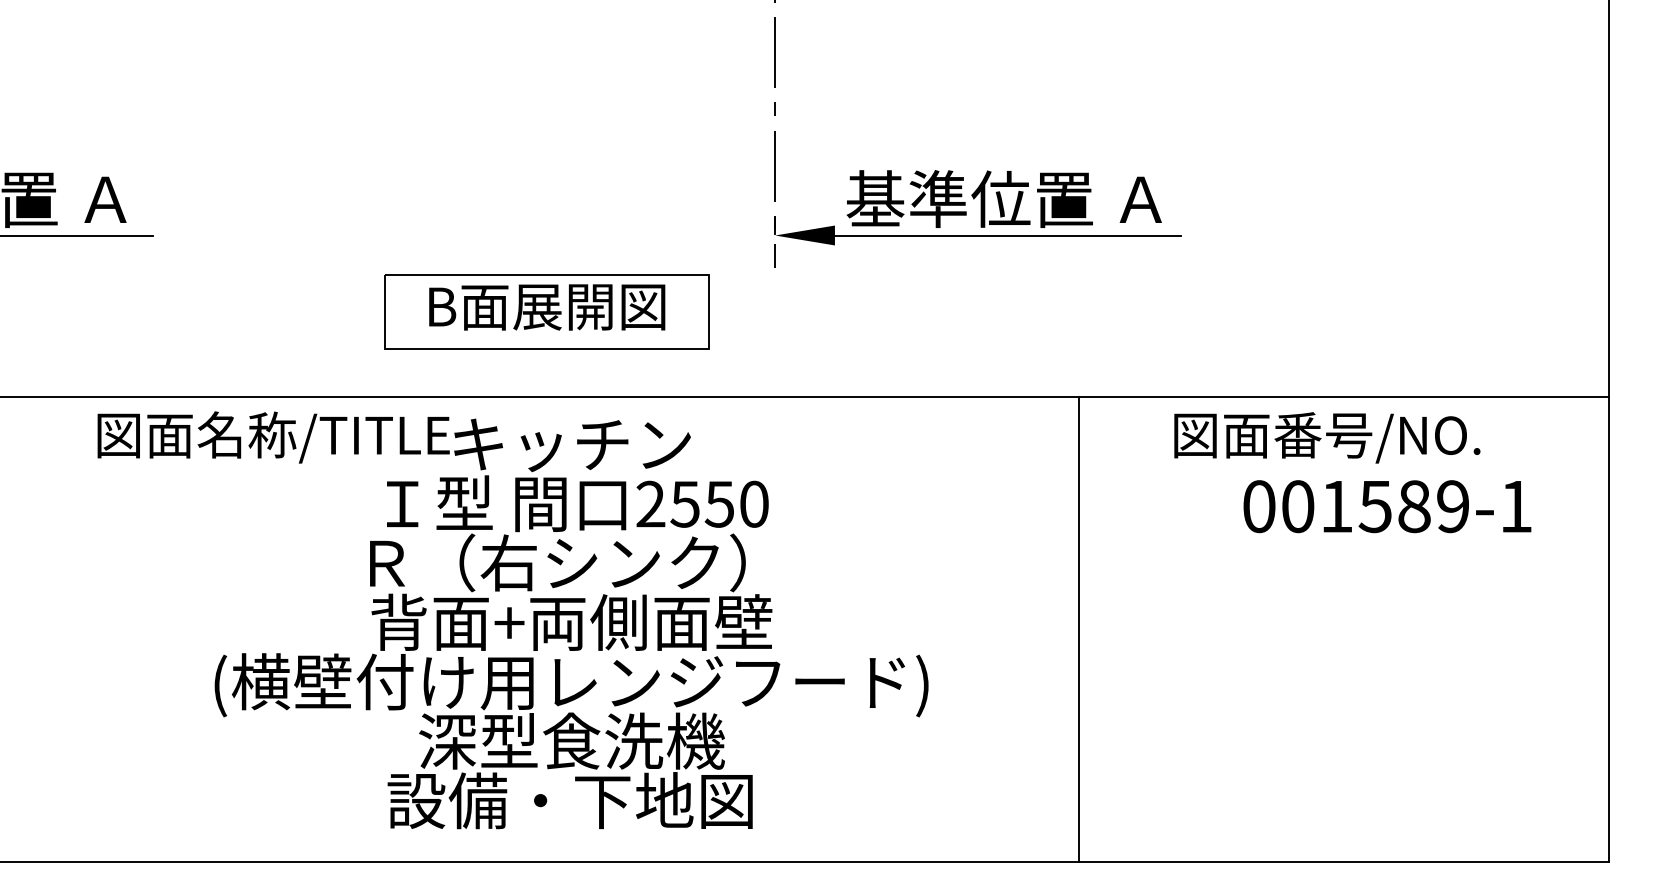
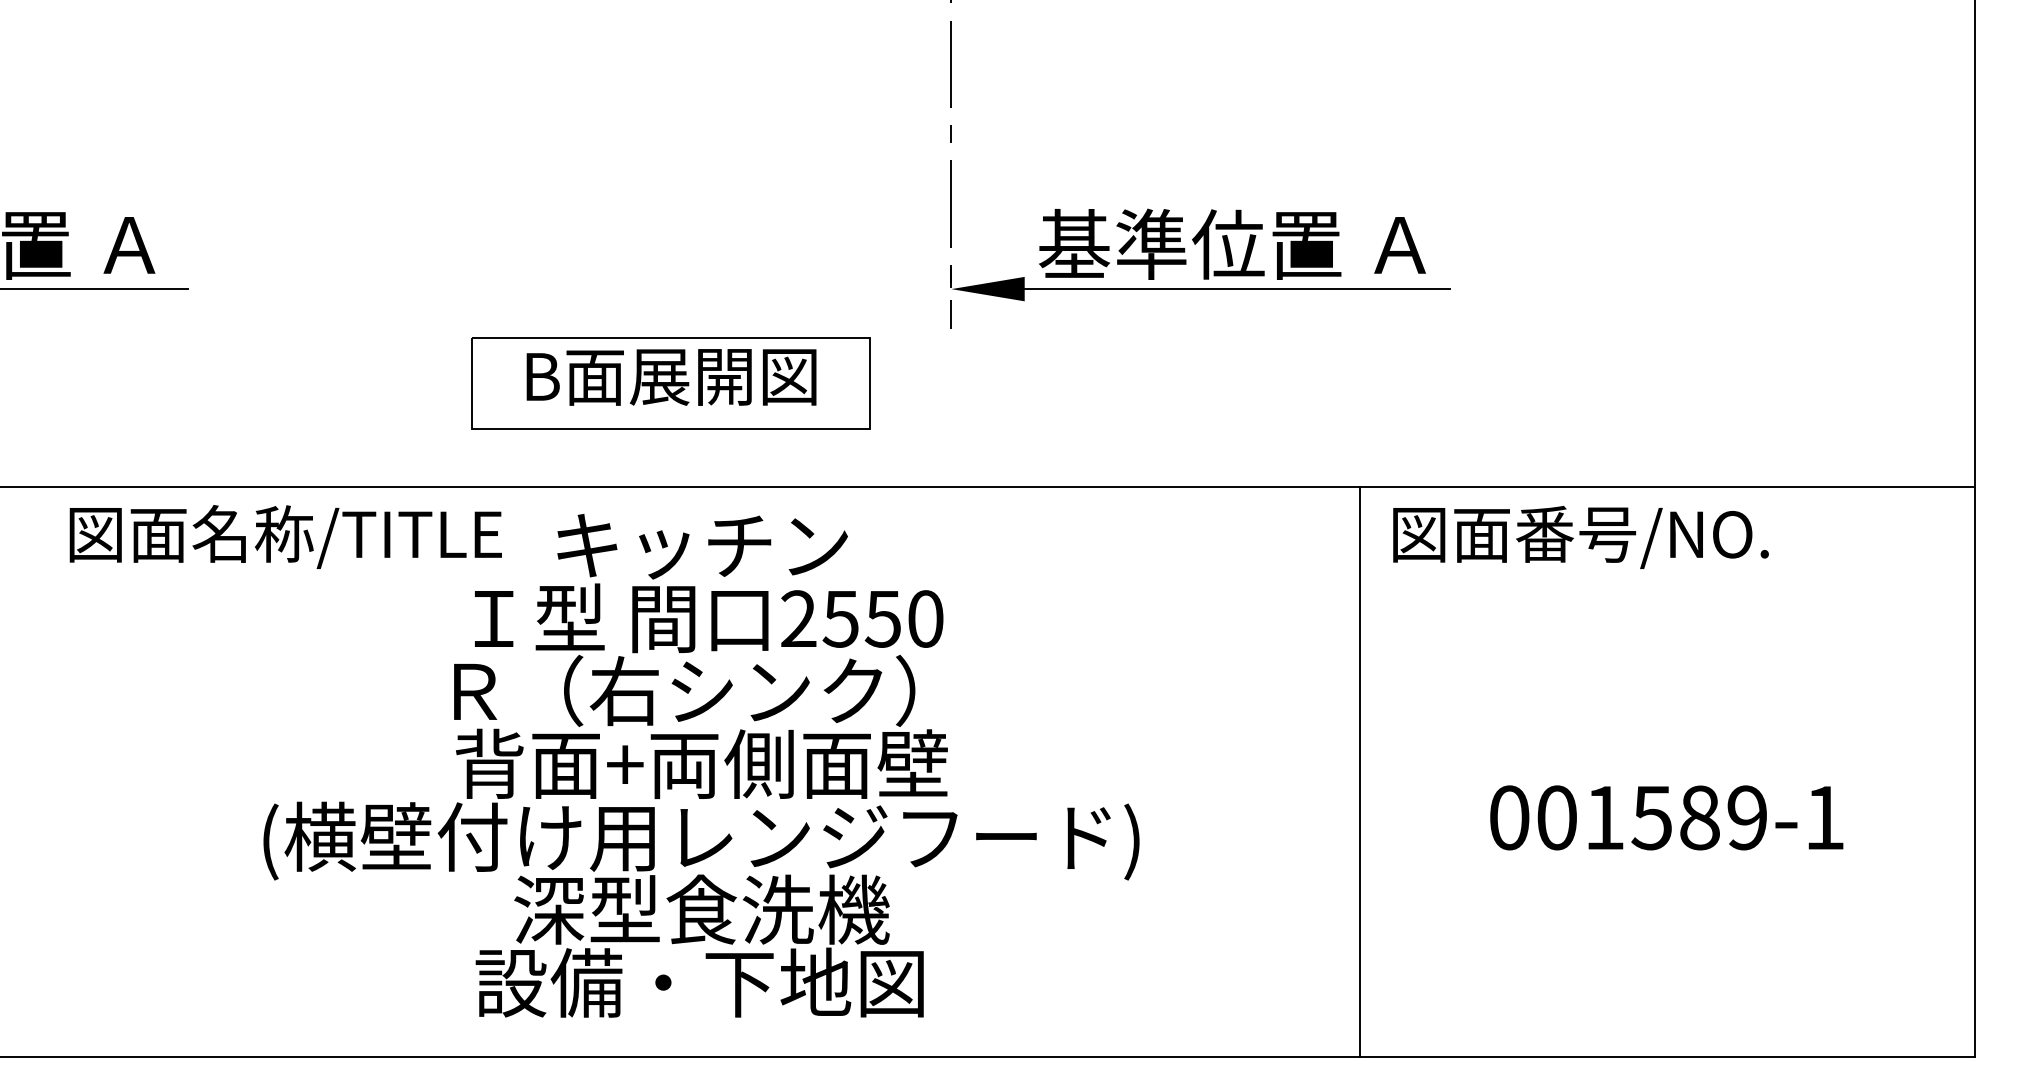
text: (273, 437) -> (285, 536), moved
text: (1326, 437) -> (1580, 536), moved
text: (1387, 506) -> (1666, 817), moved
line: (1078, 628) -> (1359, 771), moved

